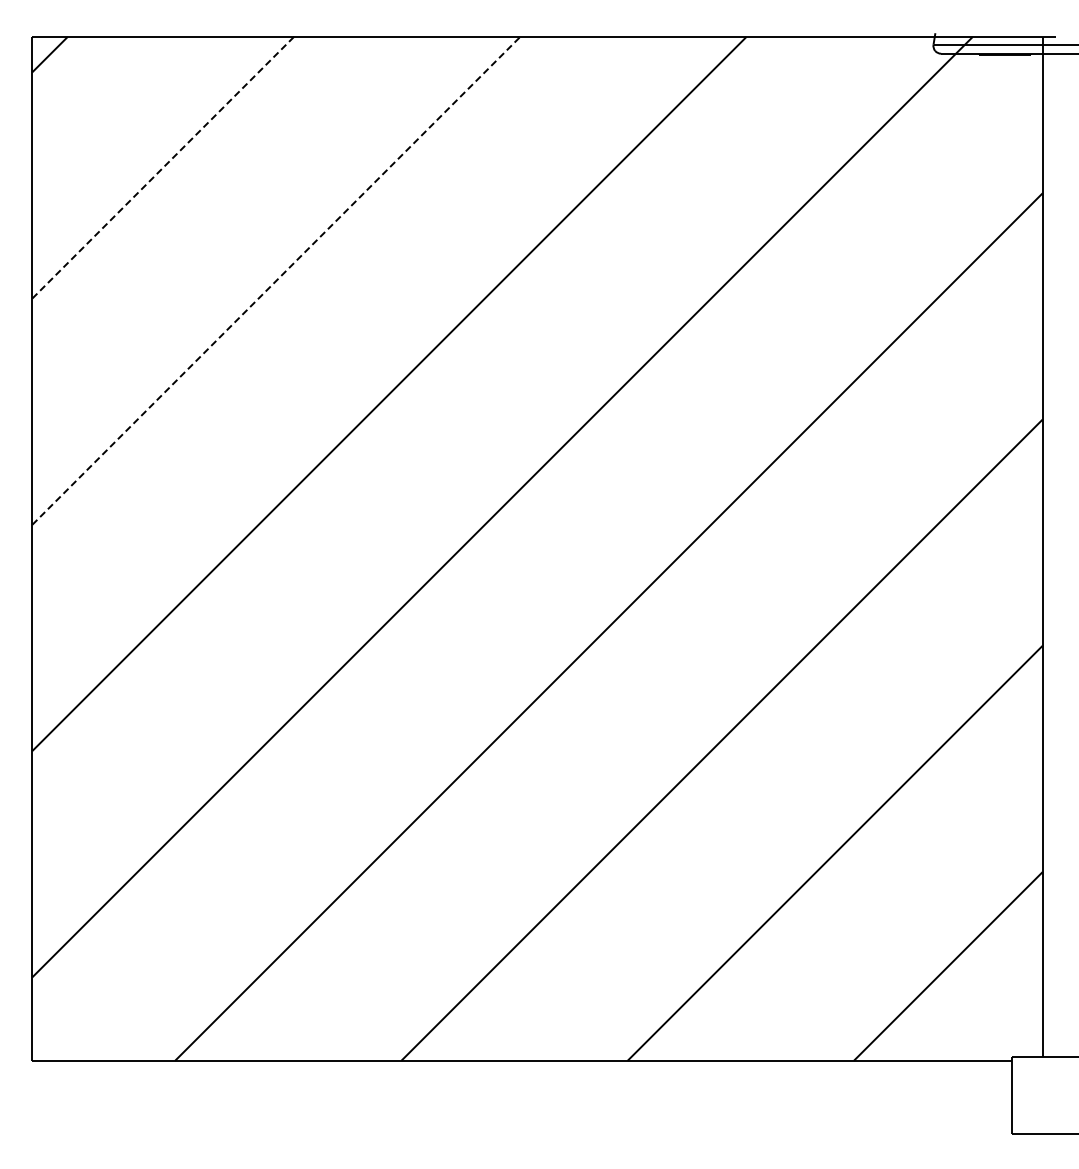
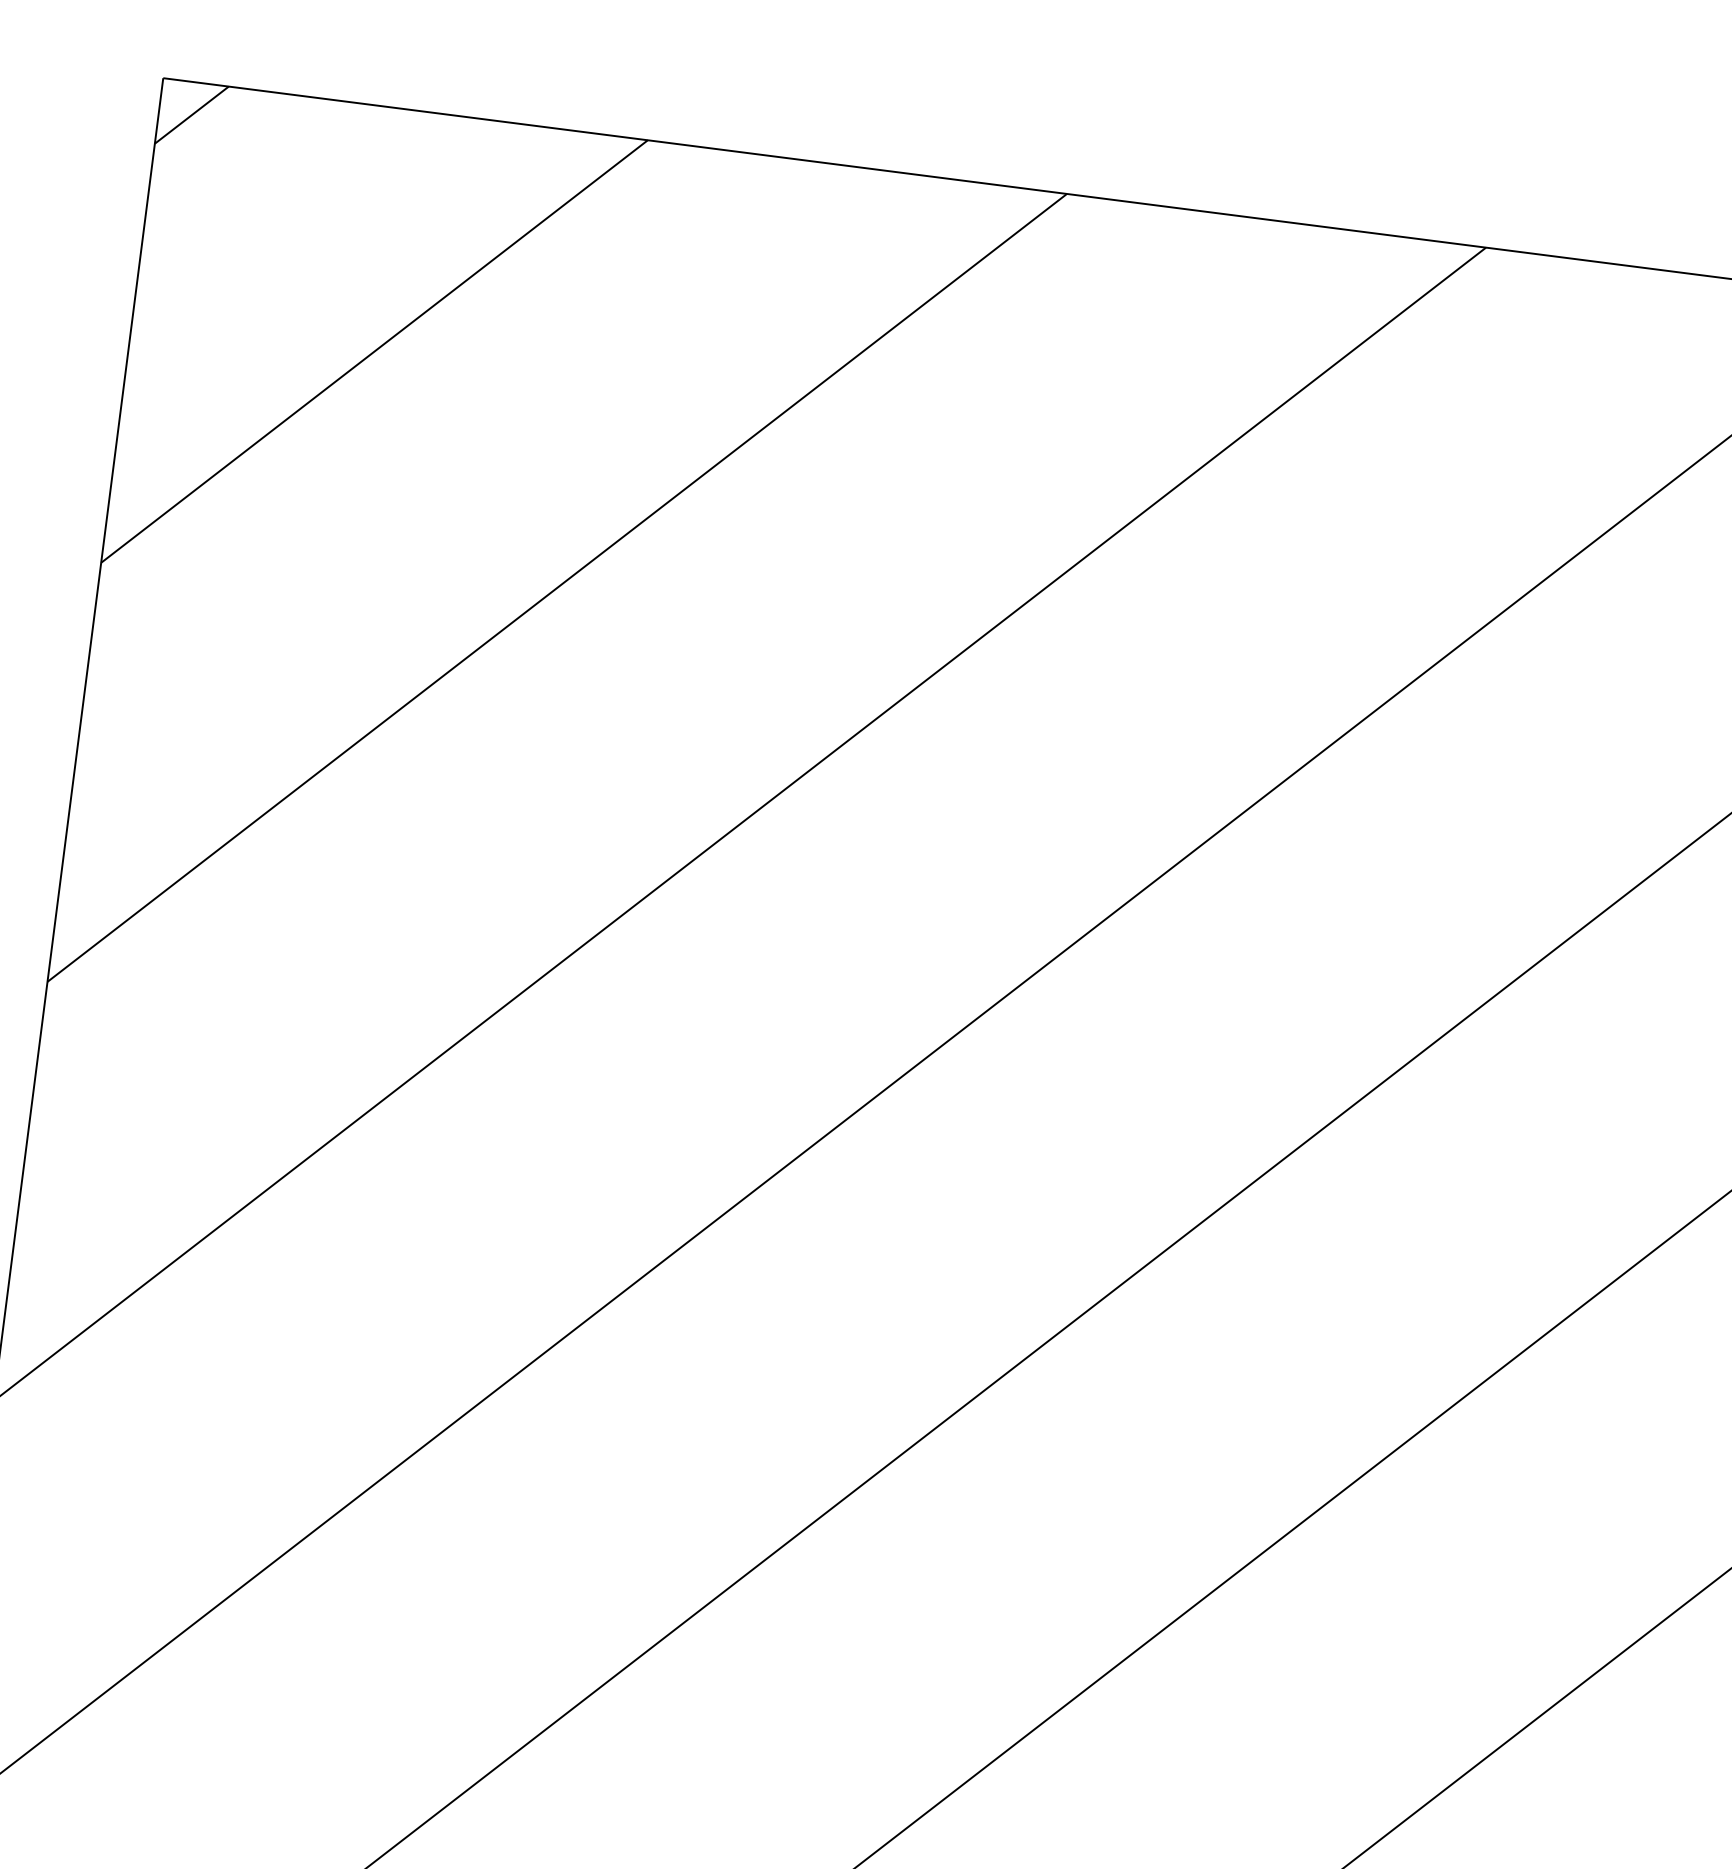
line: (163, 167) -> (375, 351), dashed -> solid
line: (276, 280) -> (557, 587), dashed -> solid

